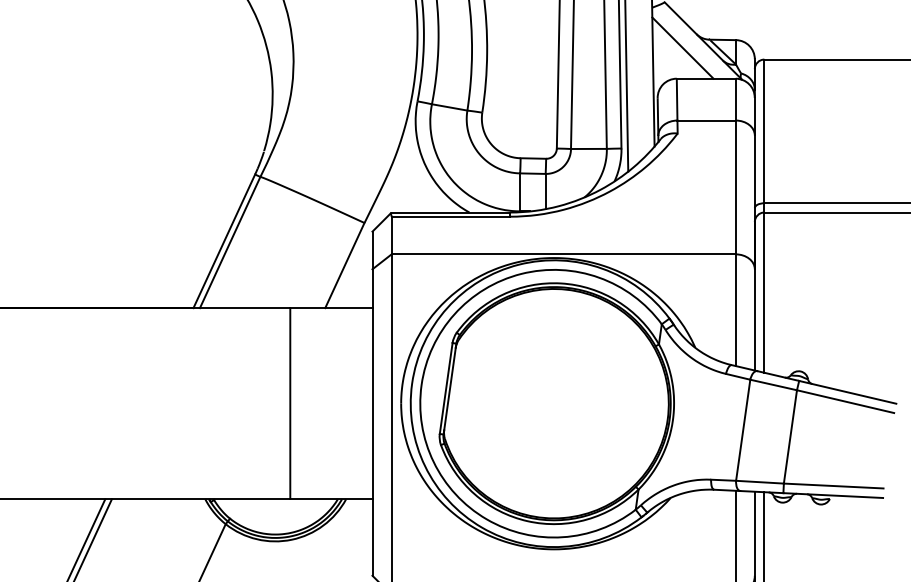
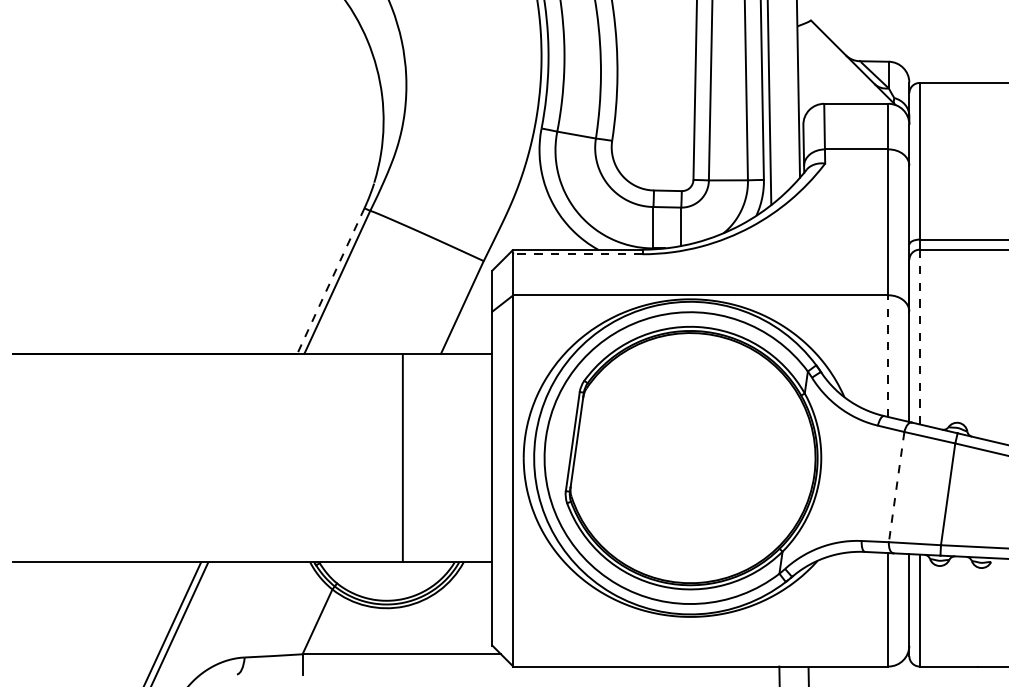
line: (682, 48) -> (830, 70), removed
line: (450, 216) -> (577, 254), solid -> dashed
line: (223, 241) -> (330, 281), solid -> dashed
line: (764, 292) -> (919, 336), solid -> dashed
line: (735, 310) -> (888, 356), solid -> dashed
line: (743, 430) -> (896, 487), solid -> dashed

